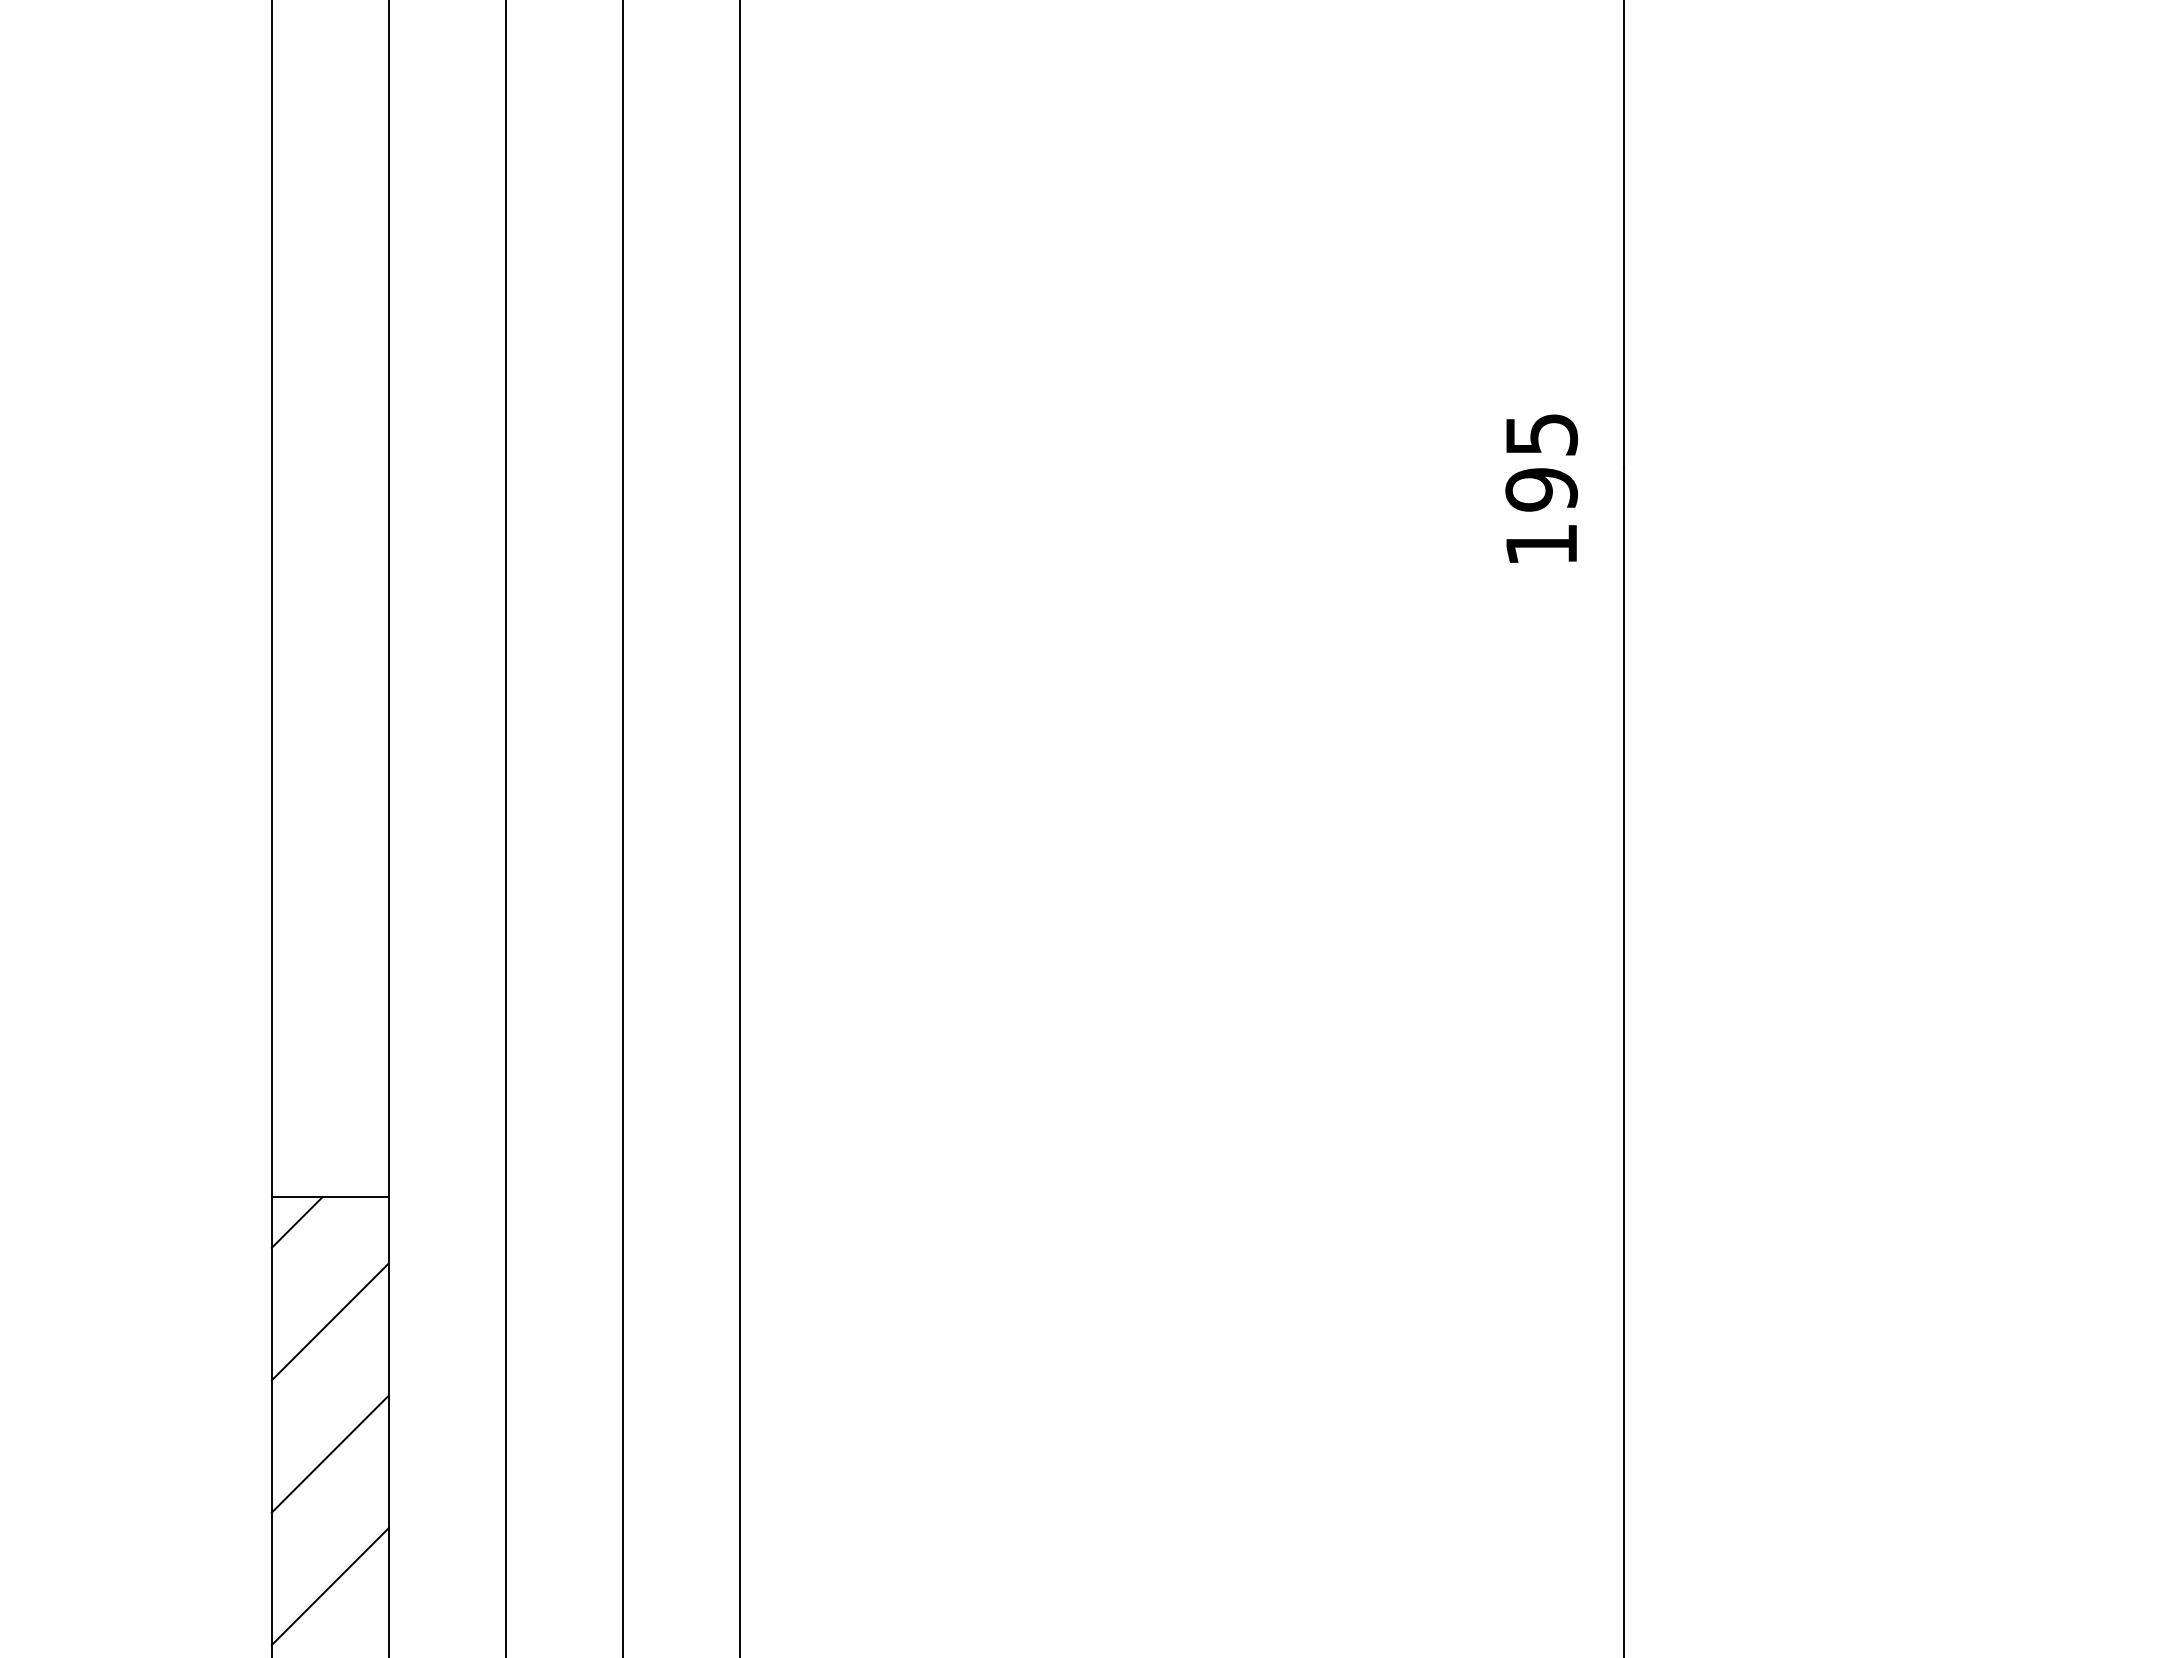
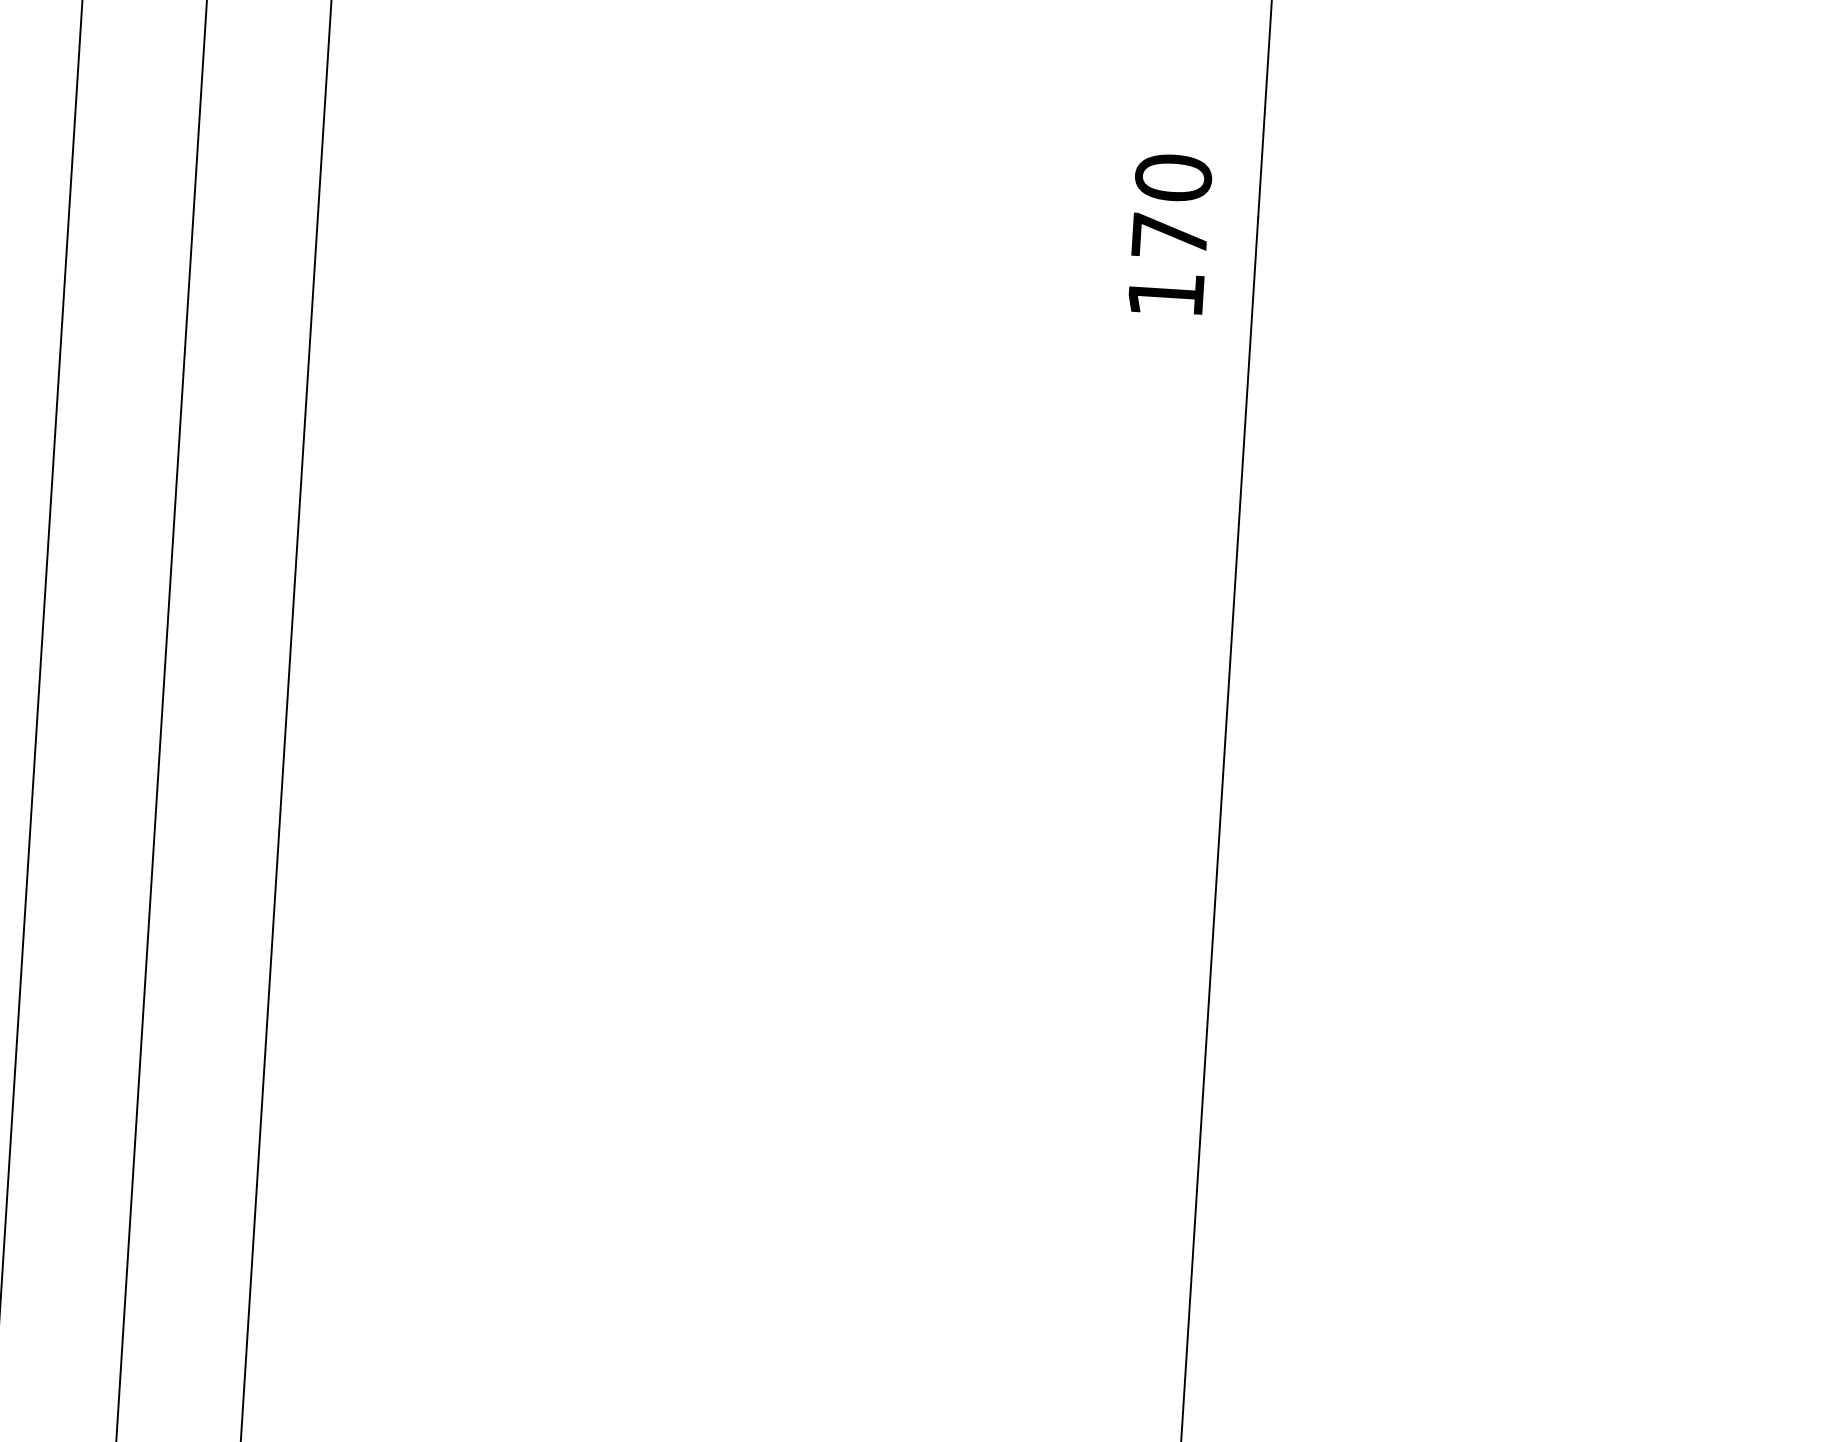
text: (1541, 461) -> (1171, 206), 195 -> 170

